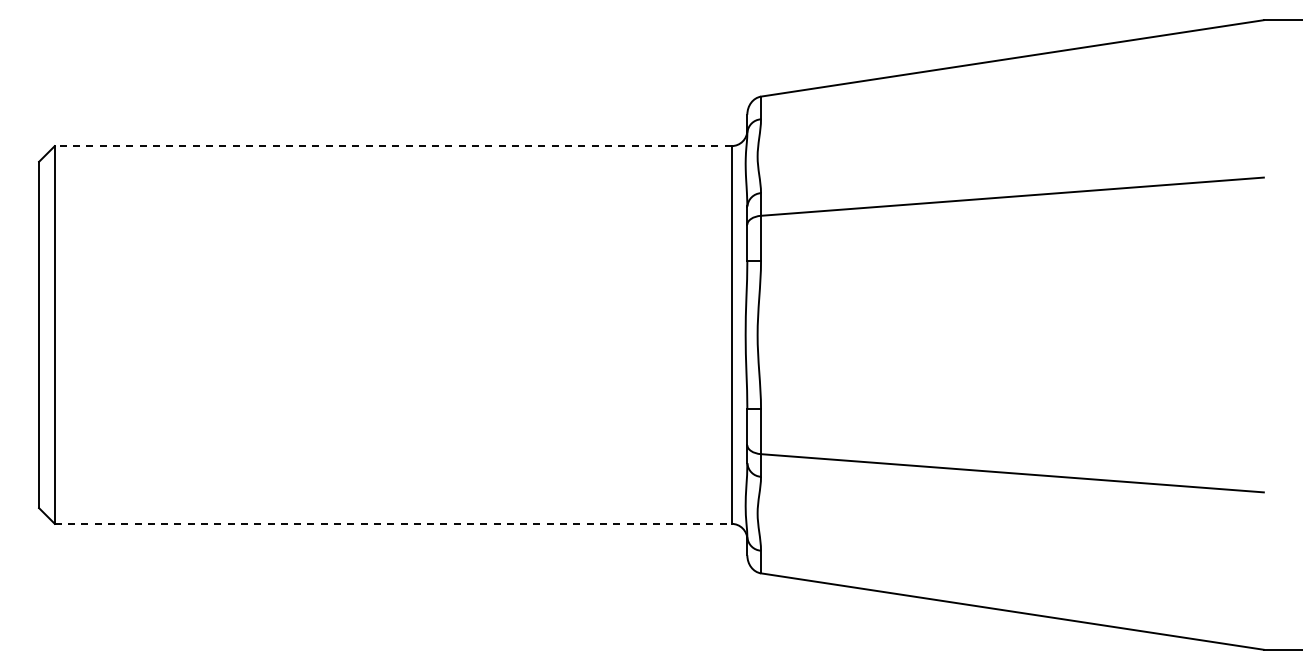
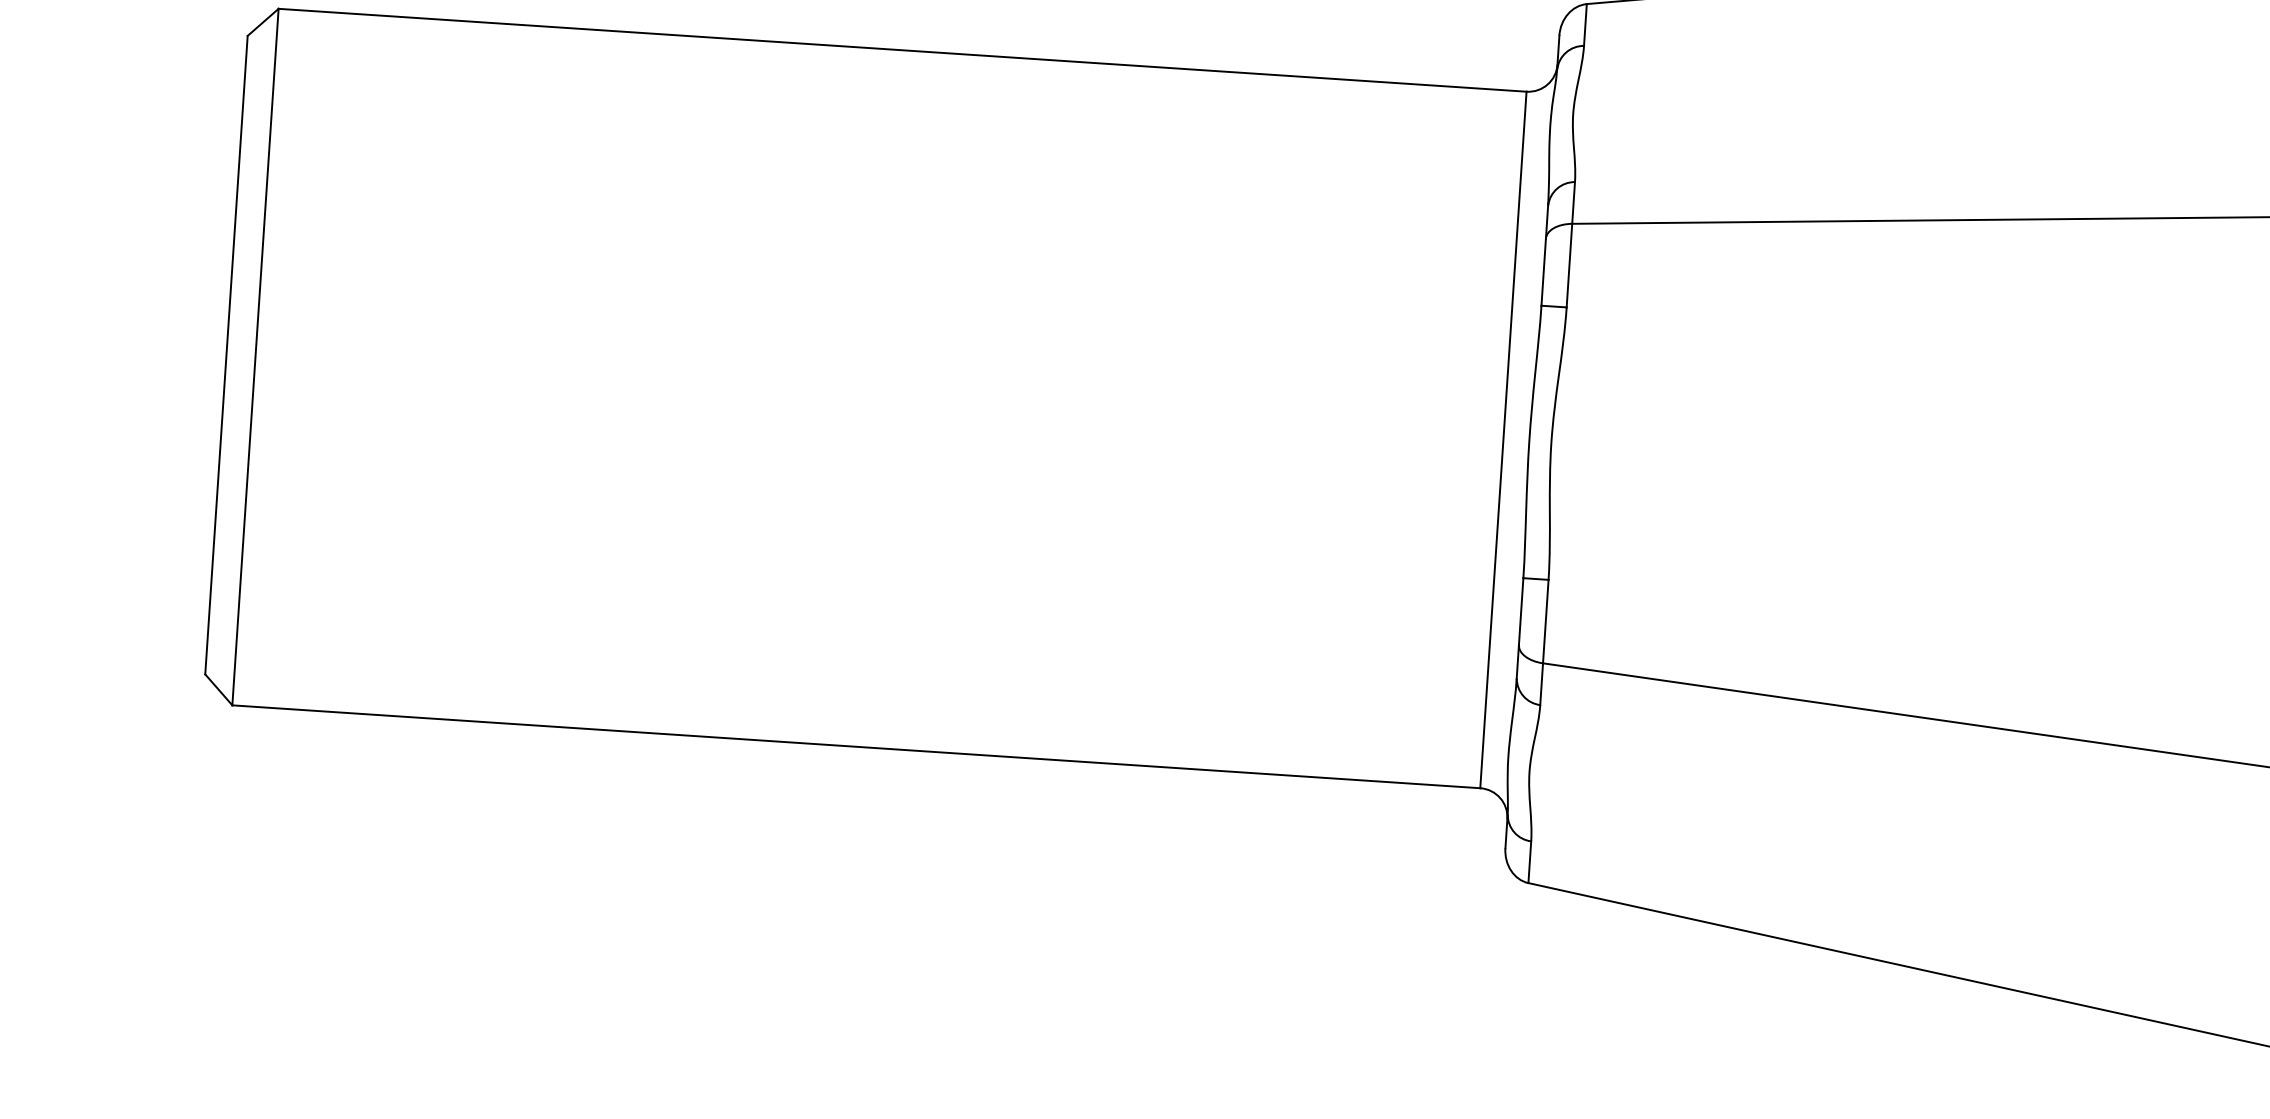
line: (392, 146) -> (901, 50), dashed -> solid
line: (393, 523) -> (856, 746), dashed -> solid

